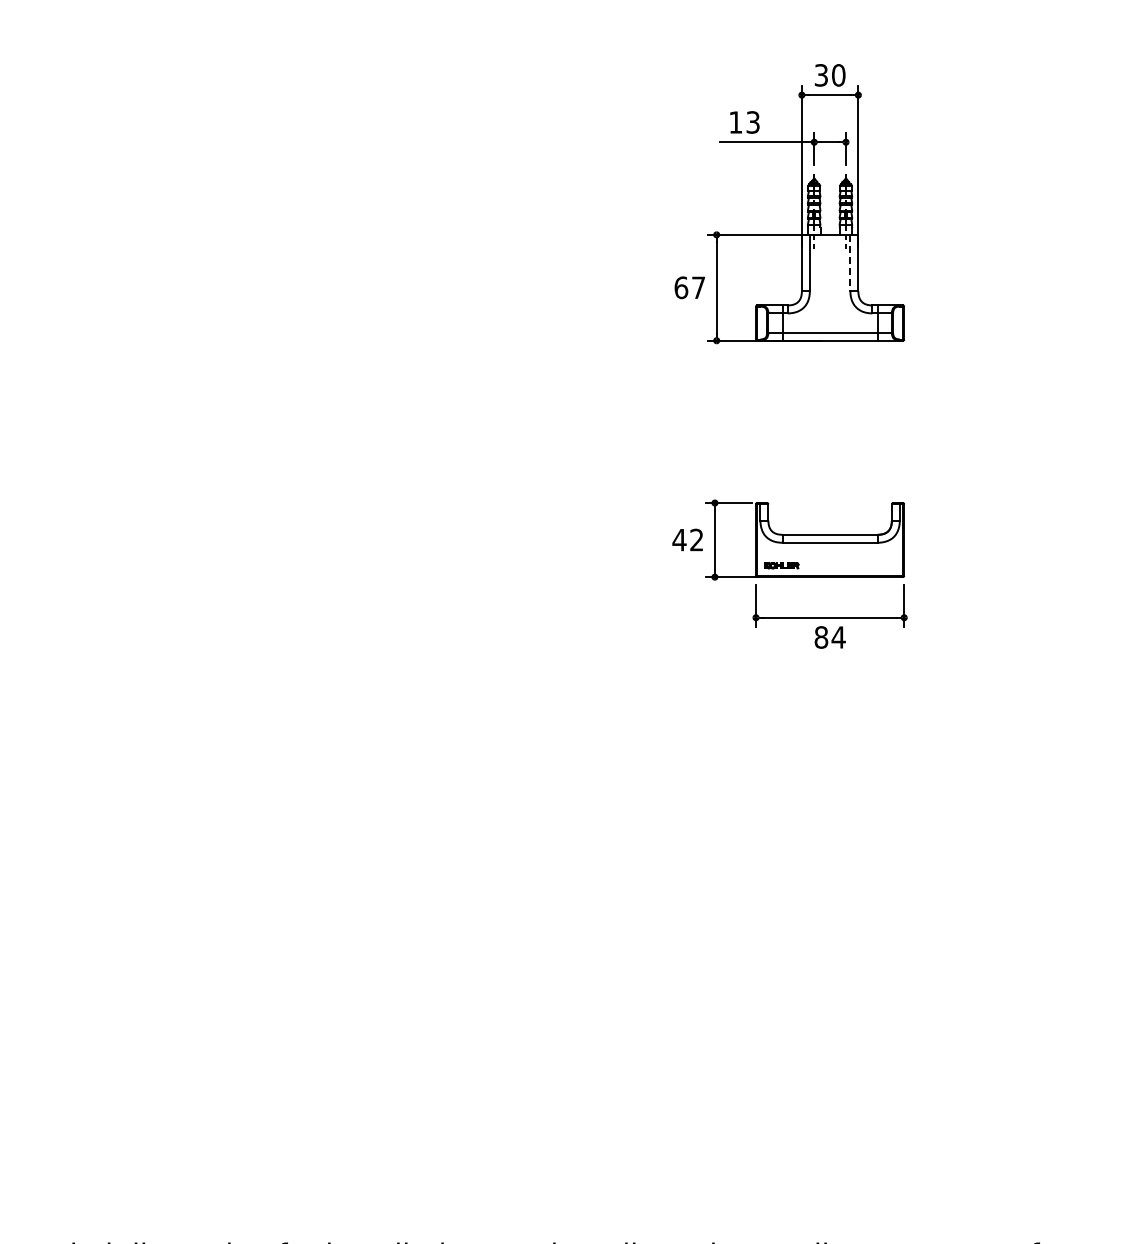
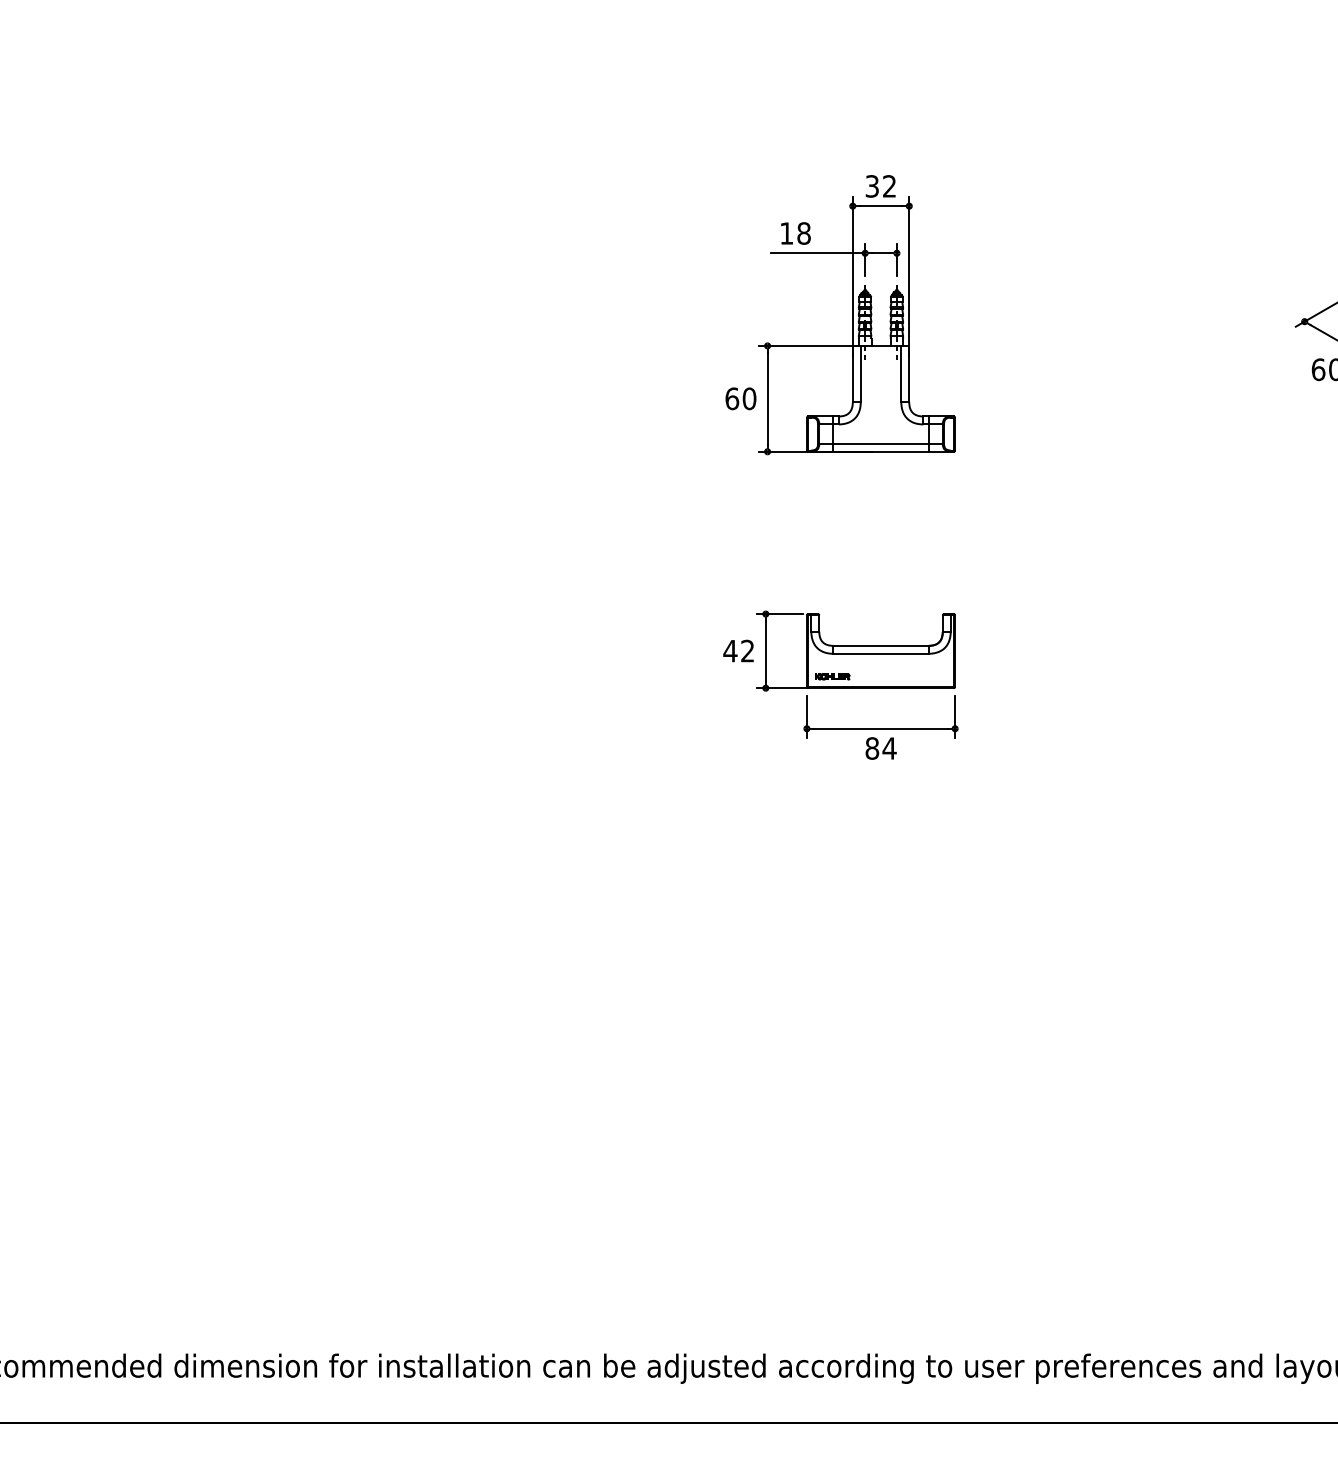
text: (838, 75) -> (889, 186), 30 -> 32
text: (752, 122) -> (803, 233), 13 -> 18
line: (850, 263) -> (901, 374), dashed -> solid
text: (698, 287) -> (749, 398), 67 -> 60

